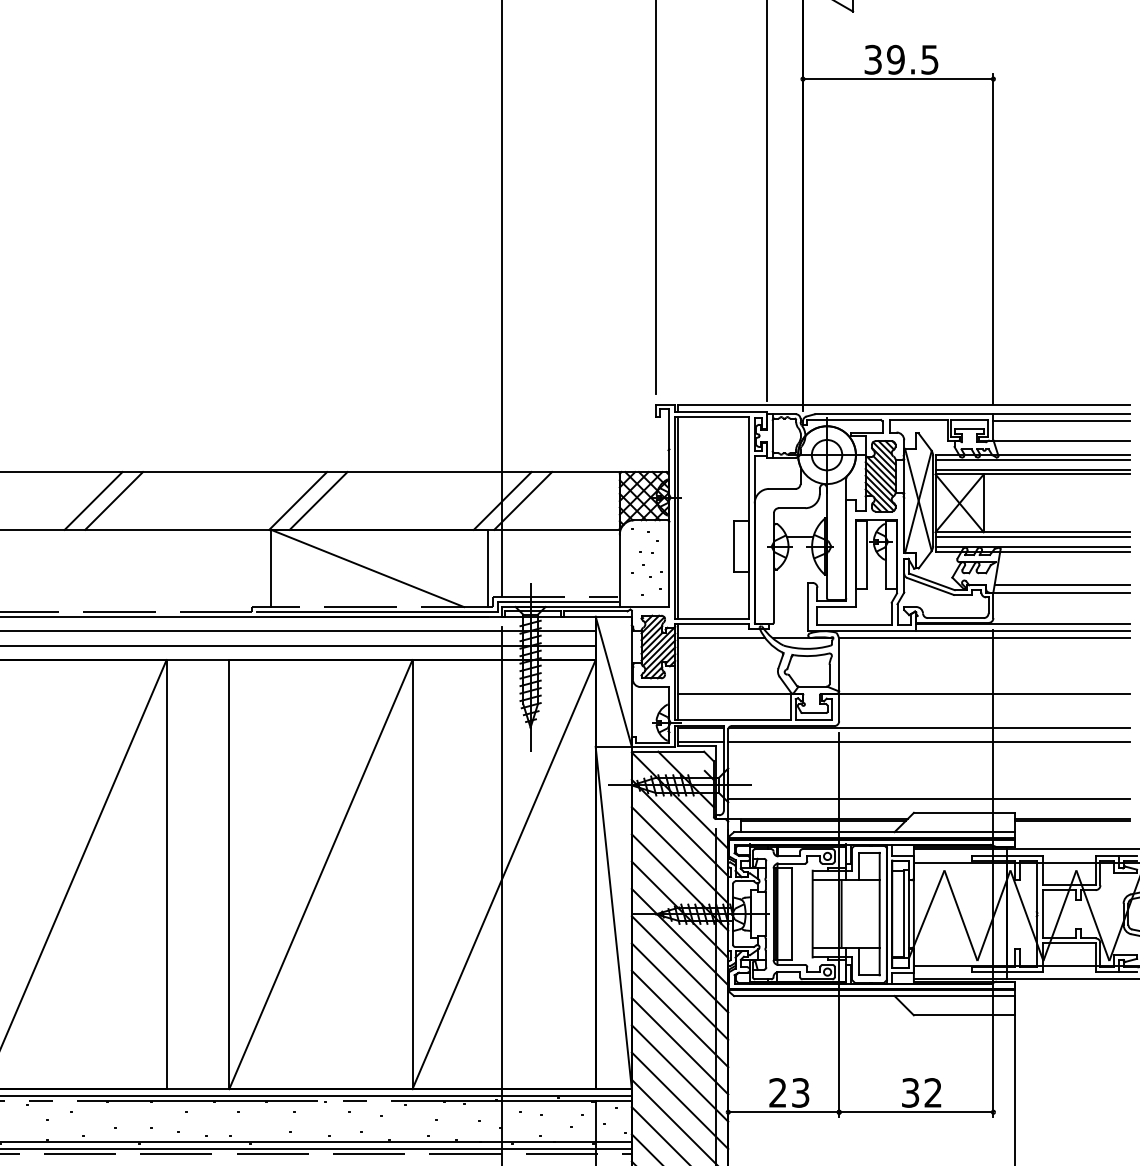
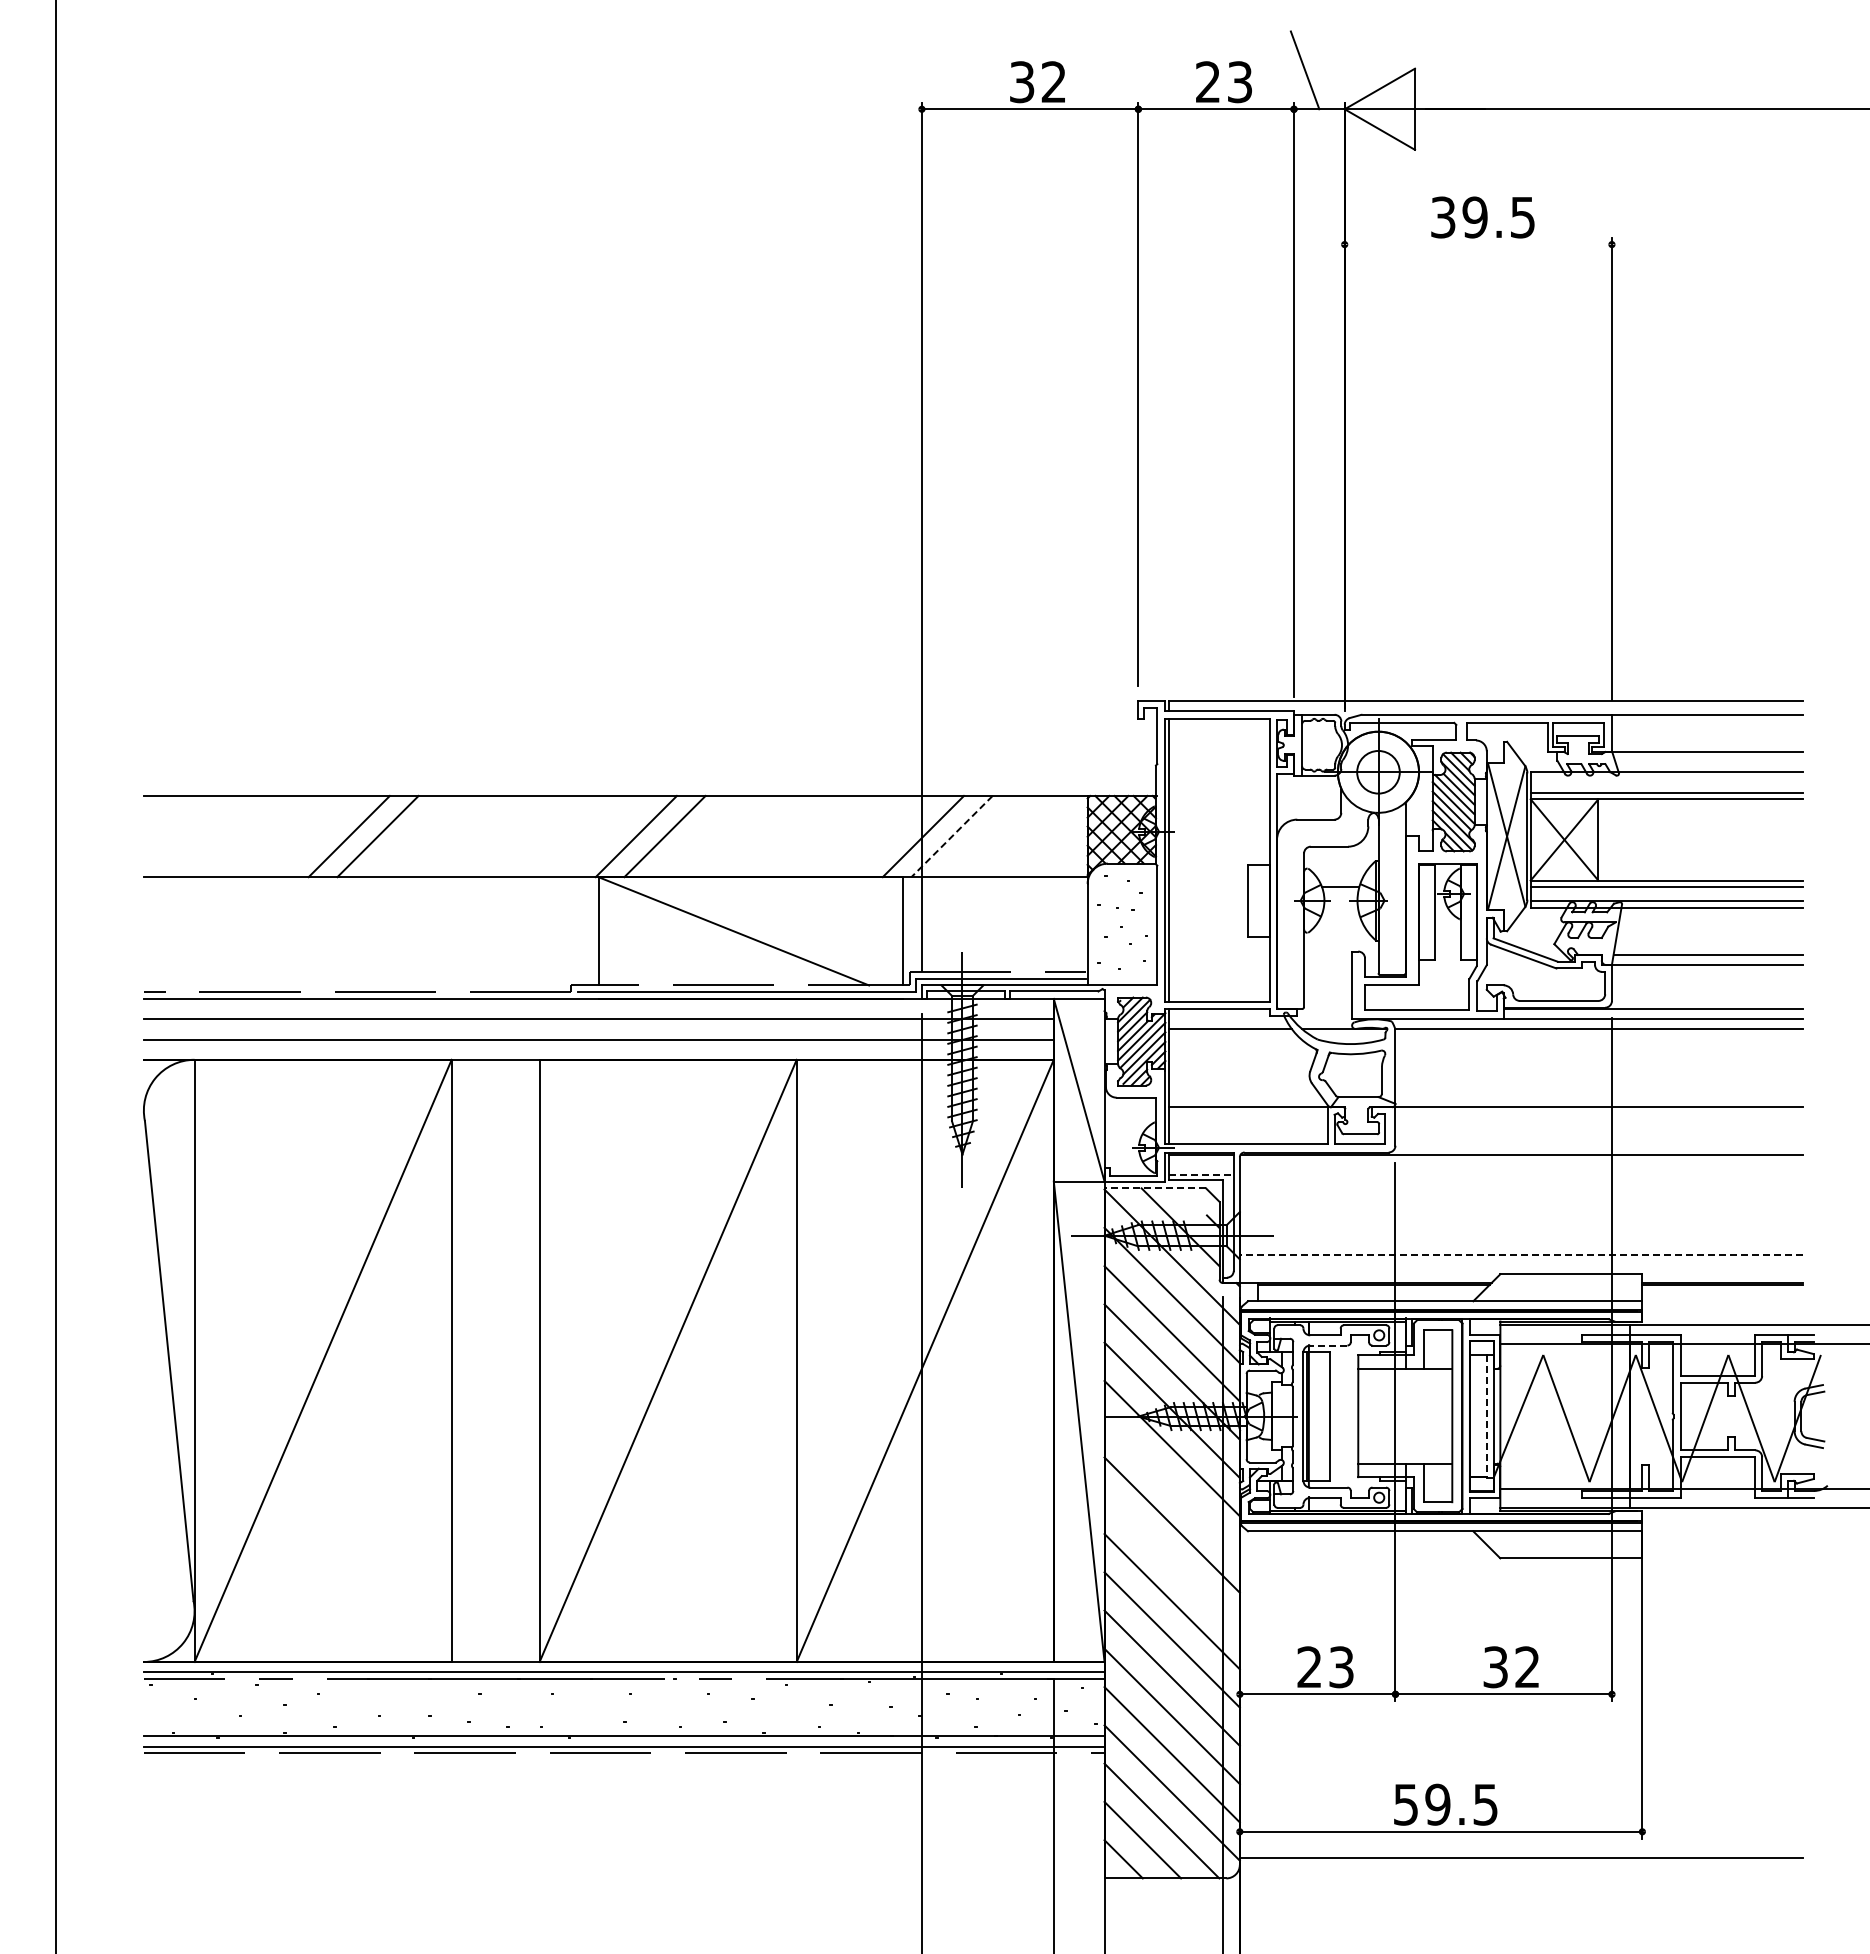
line: (897, 79) -> (1477, 244), removed
line: (1061, 421) -> (1707, 724), removed
line: (1032, 460) -> (1666, 779), removed
line: (522, 500) -> (951, 836), solid -> dashed
line: (700, 741) -> (1201, 1174), solid -> dashed
line: (928, 741) -> (1521, 1174), removed
line: (668, 751) -> (1155, 1188), solid -> dashed
line: (928, 798) -> (1521, 1254), solid -> dashed
line: (791, 863) -> (1328, 1345), solid -> dashed
line: (841, 913) -> (1398, 1415), removed
line: (904, 914) -> (1486, 1416), solid -> dashed
line: (679, 964) -> (1171, 1486), removed
line: (679, 1018) -> (1171, 1563), removed

